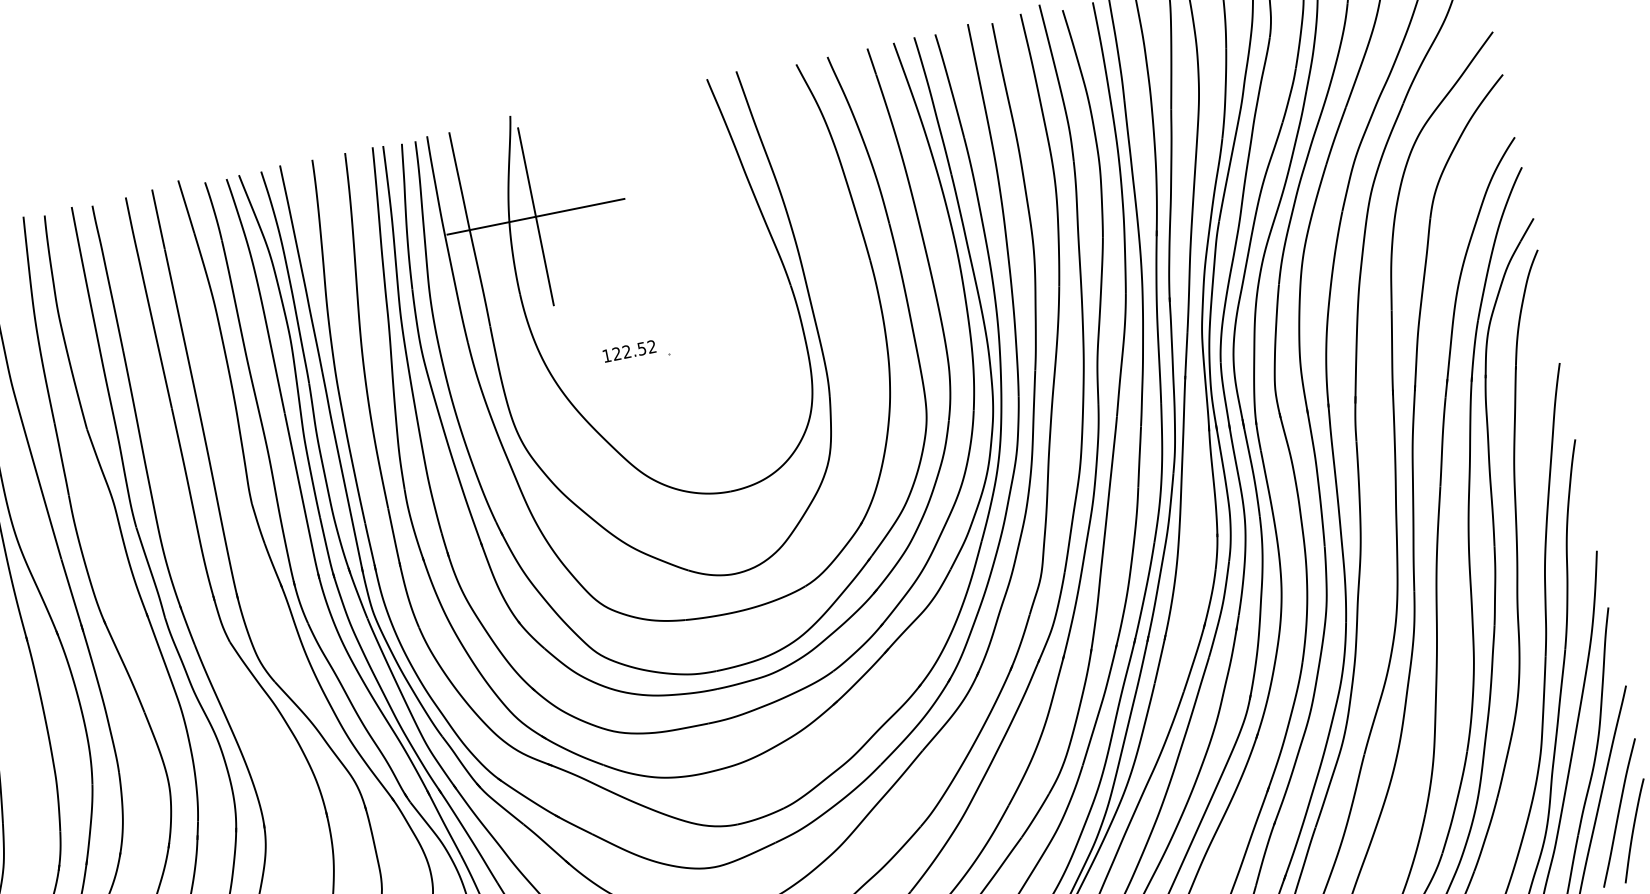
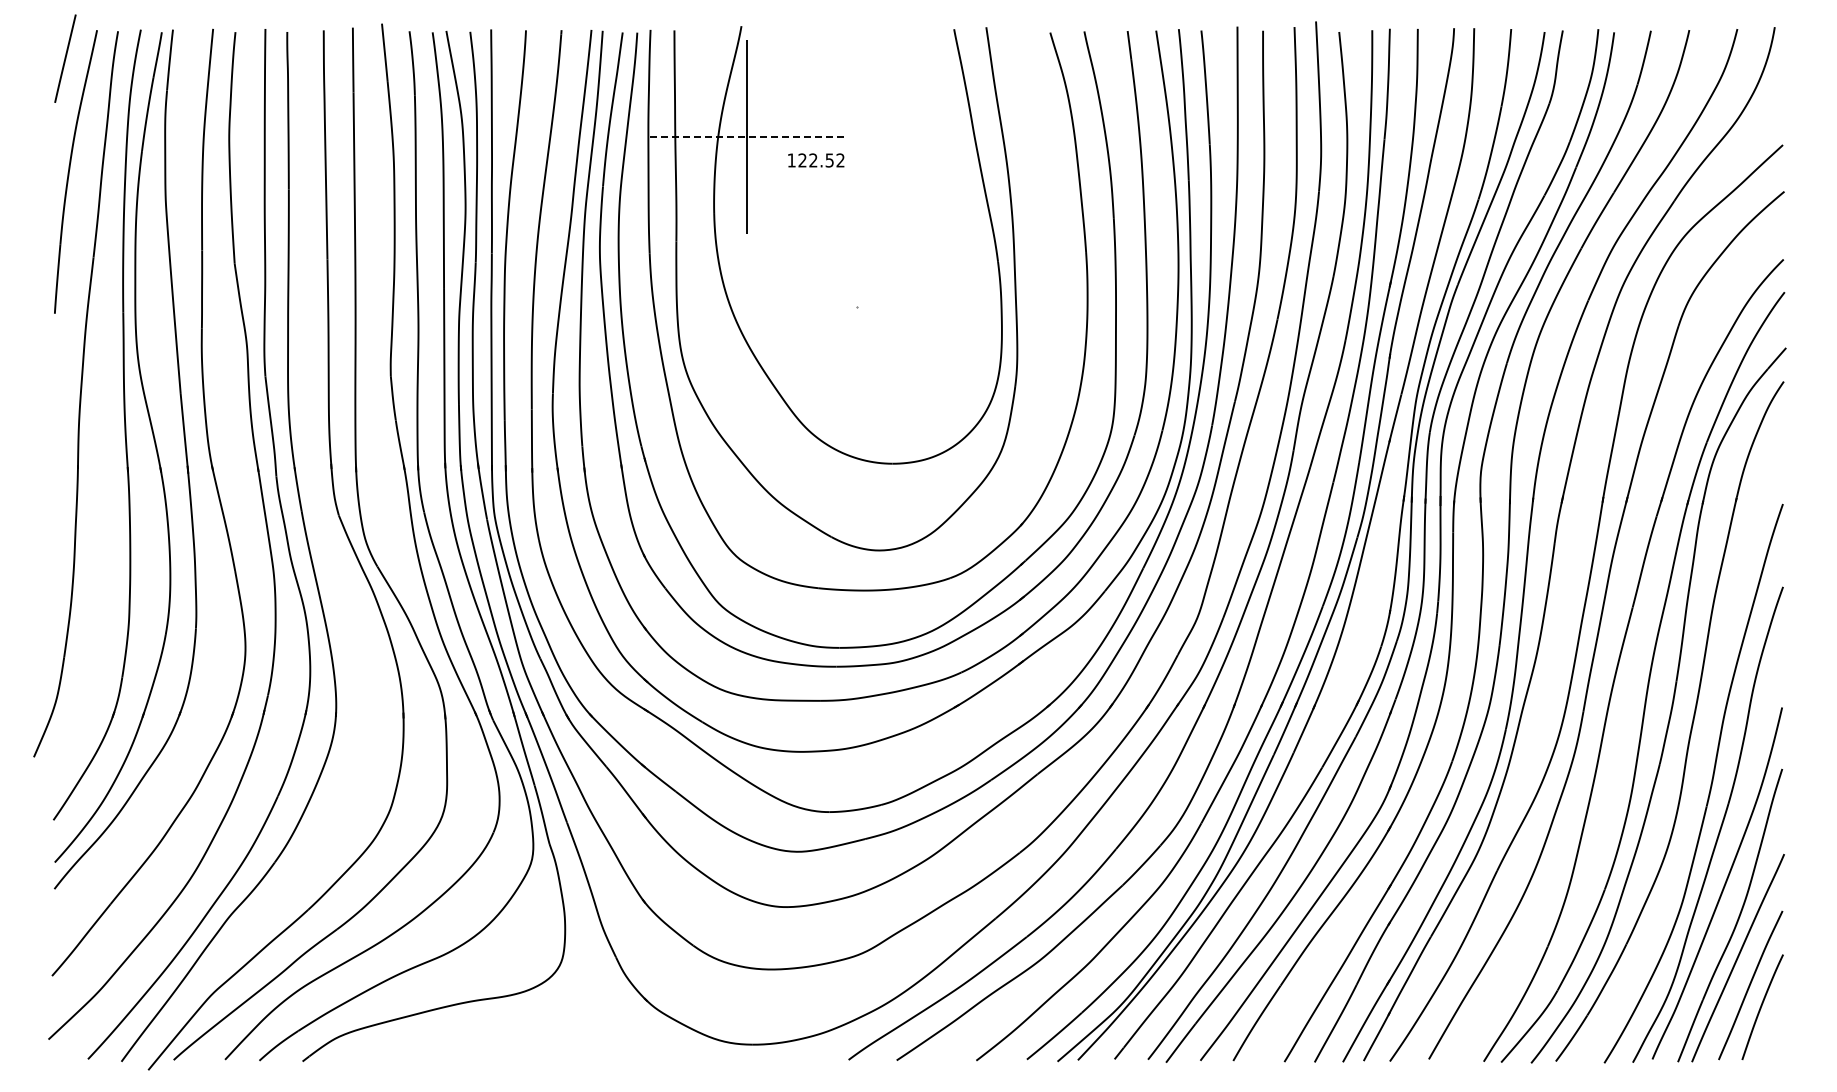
line: (536, 216) -> (747, 136), solid -> dashed
text: (629, 351) -> (816, 160), moved

